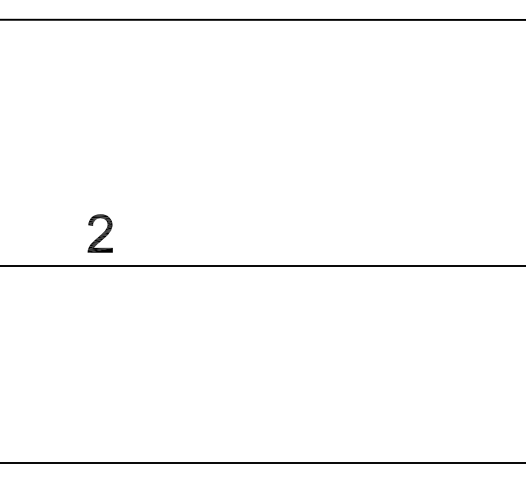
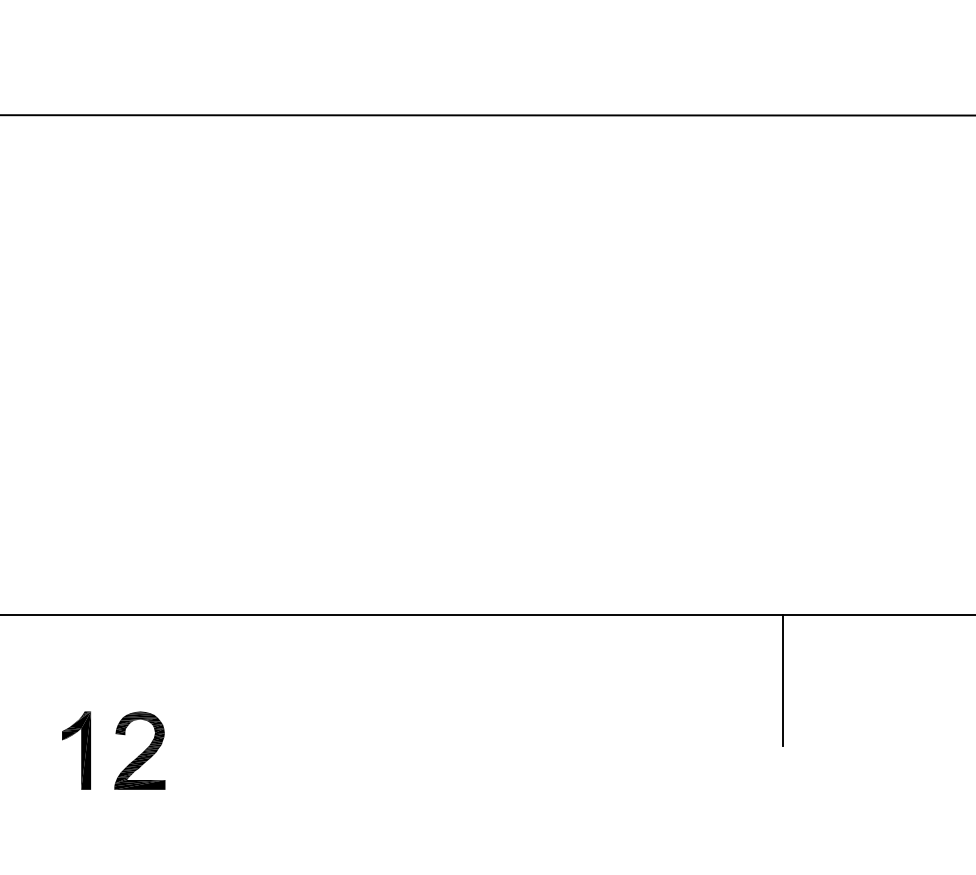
part: (99, 233) -> (138, 750), moved
line: (416, 297) -> (782, 679), added
part: (69, 332) -> (77, 750), added

